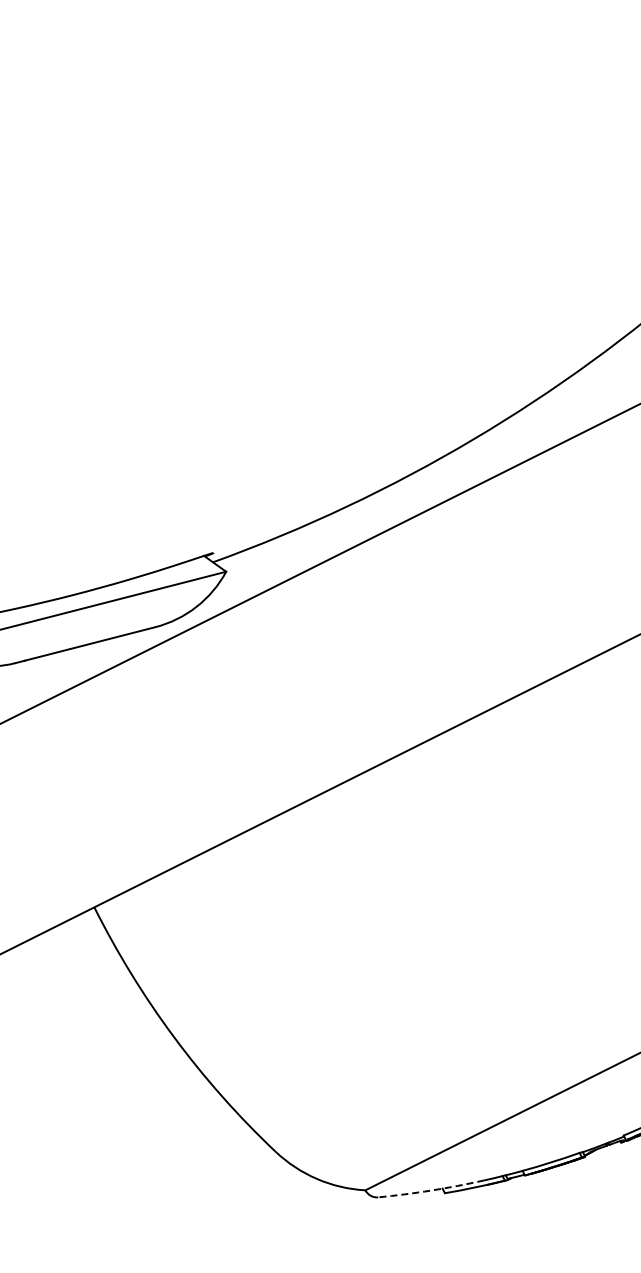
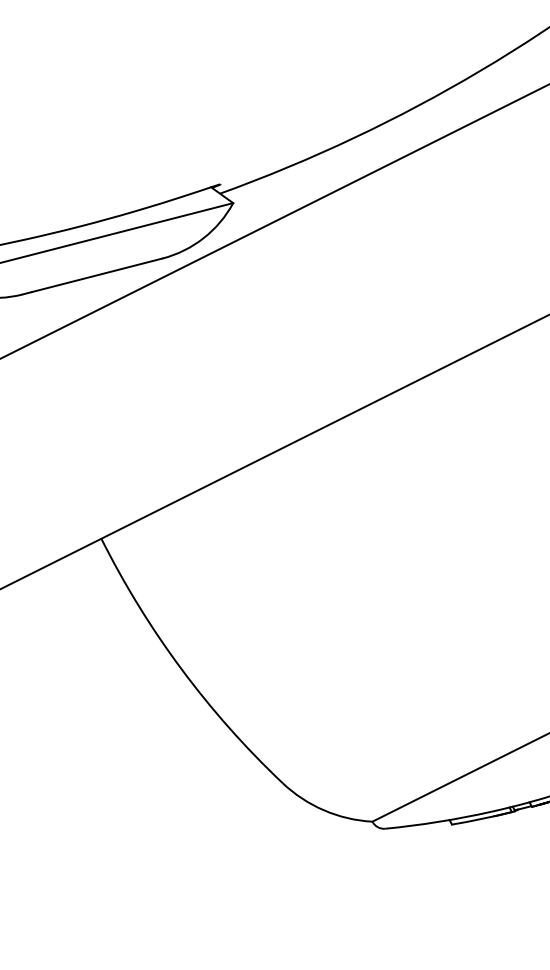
arc: (431, 1190) -> (438, 821), dashed -> solid

